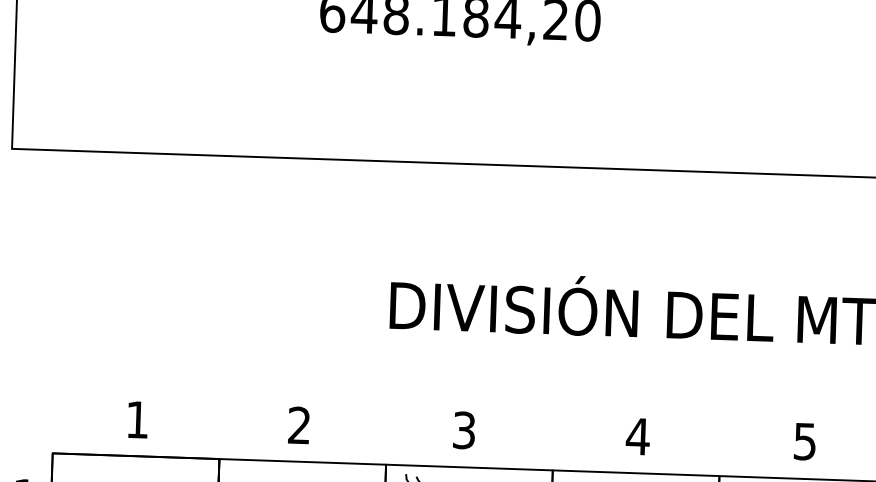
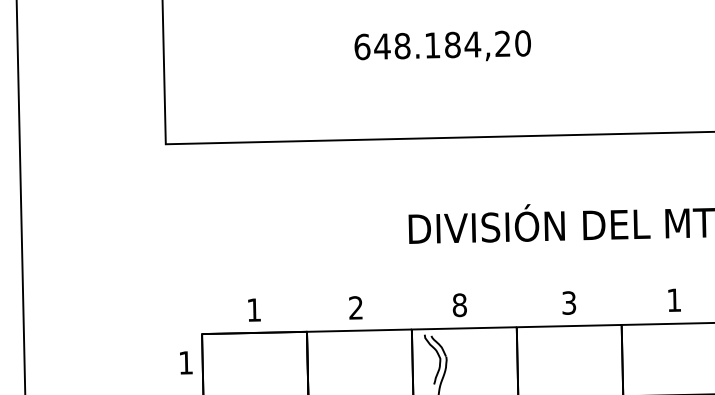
text: (463, 430) -> (459, 305), 3 -> 8
text: (637, 435) -> (568, 302), 4 -> 3
text: (803, 441) -> (673, 300), 5 -> 1

